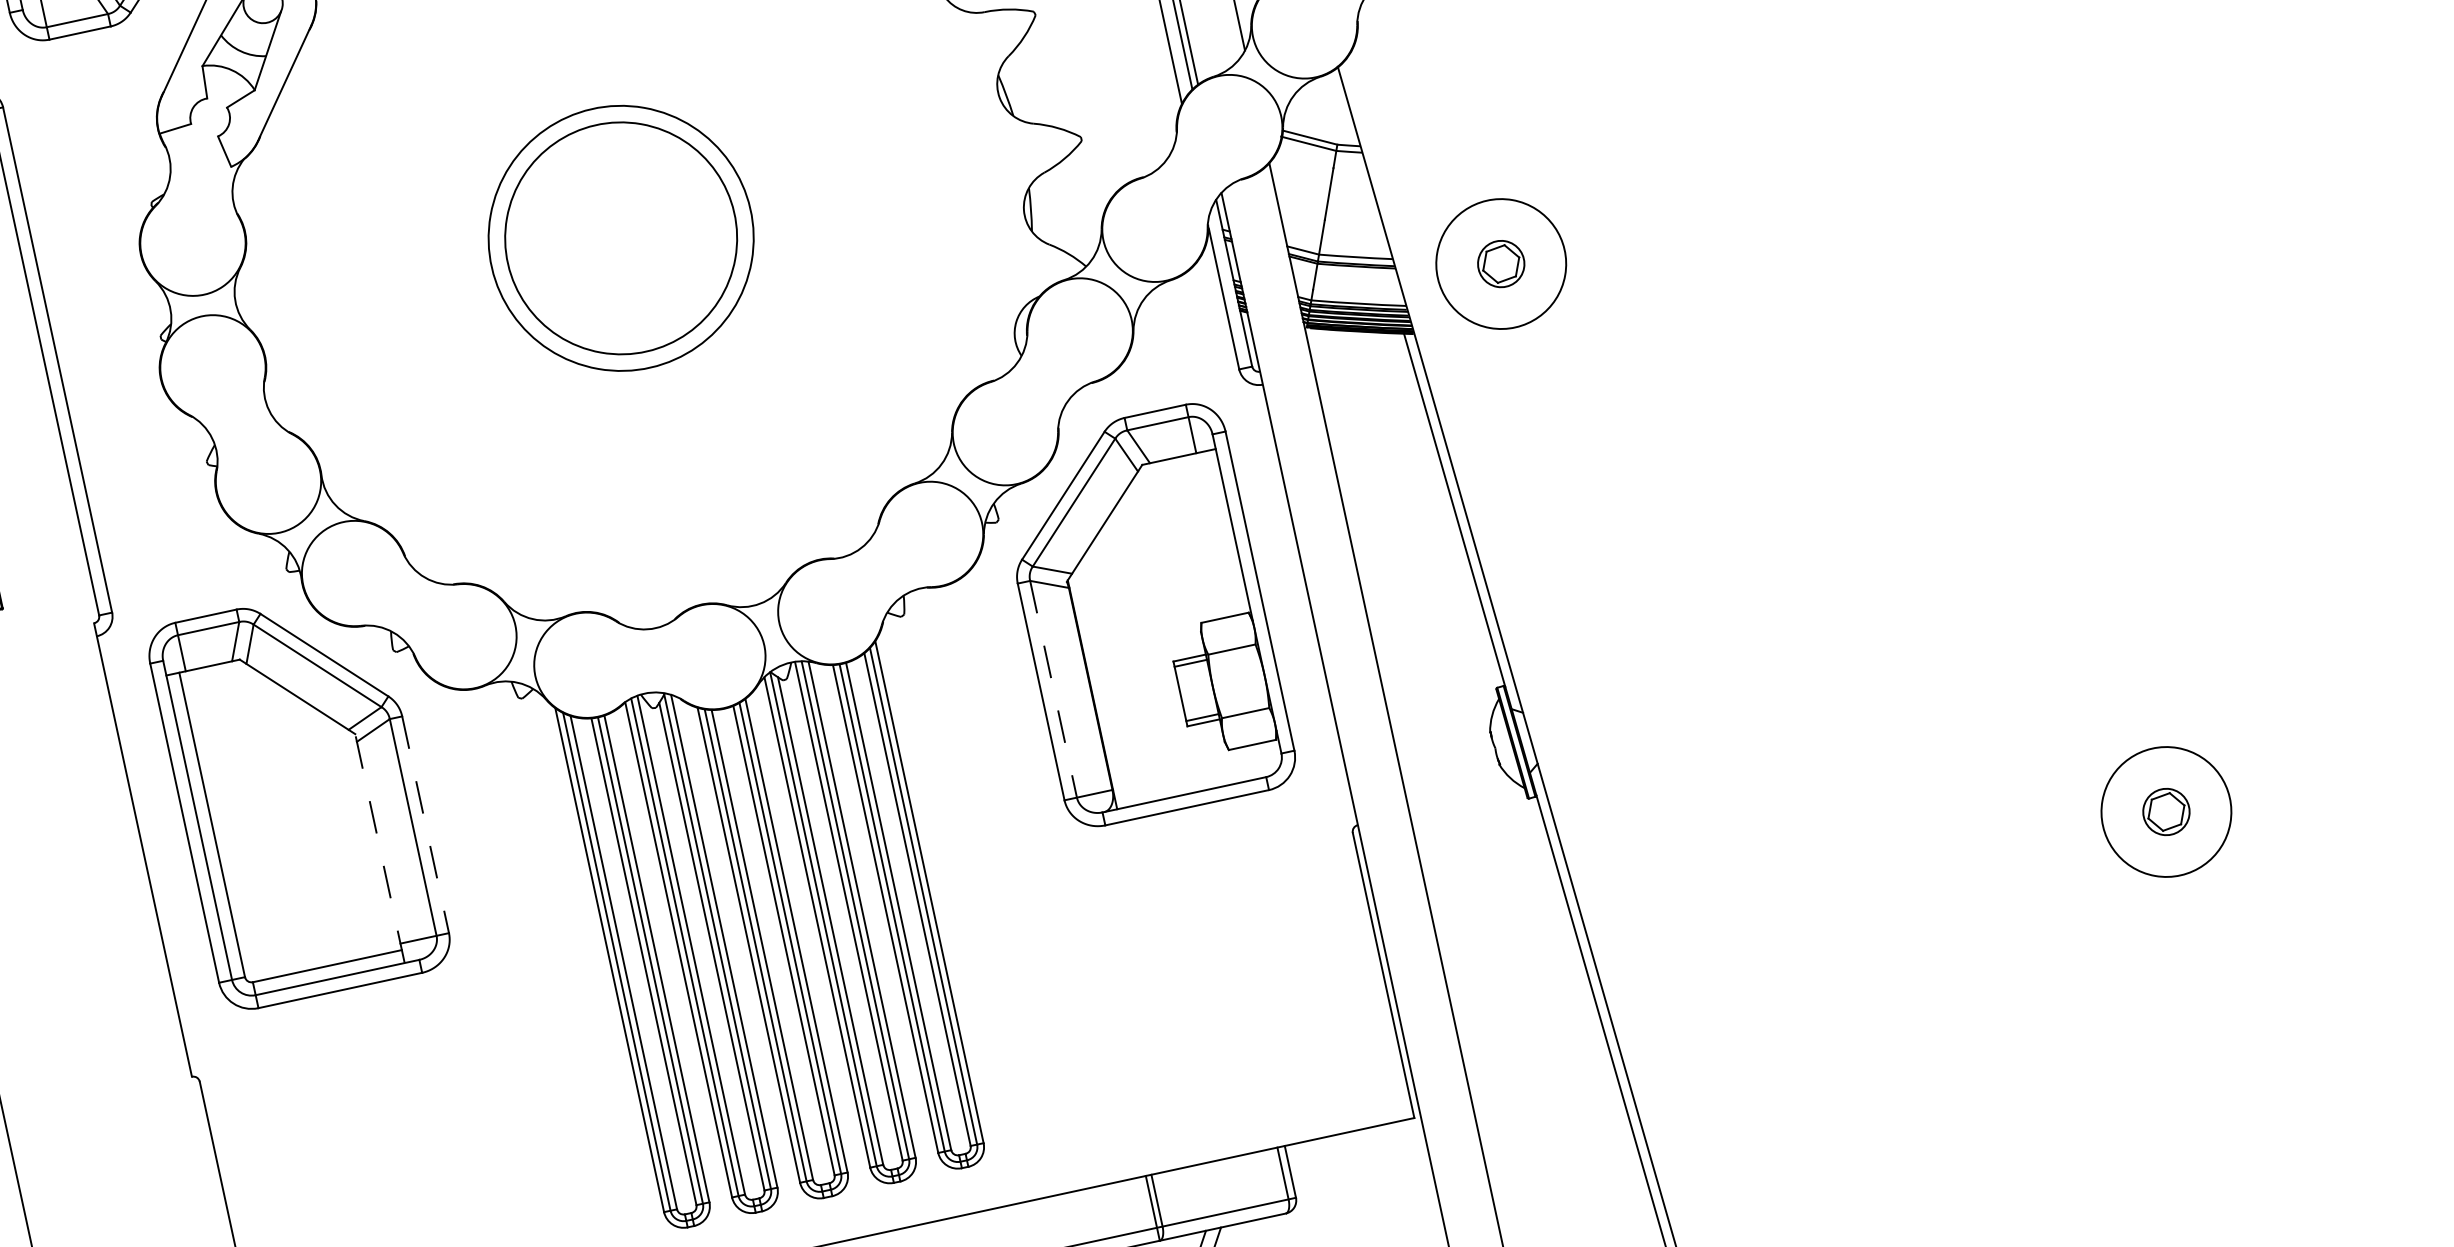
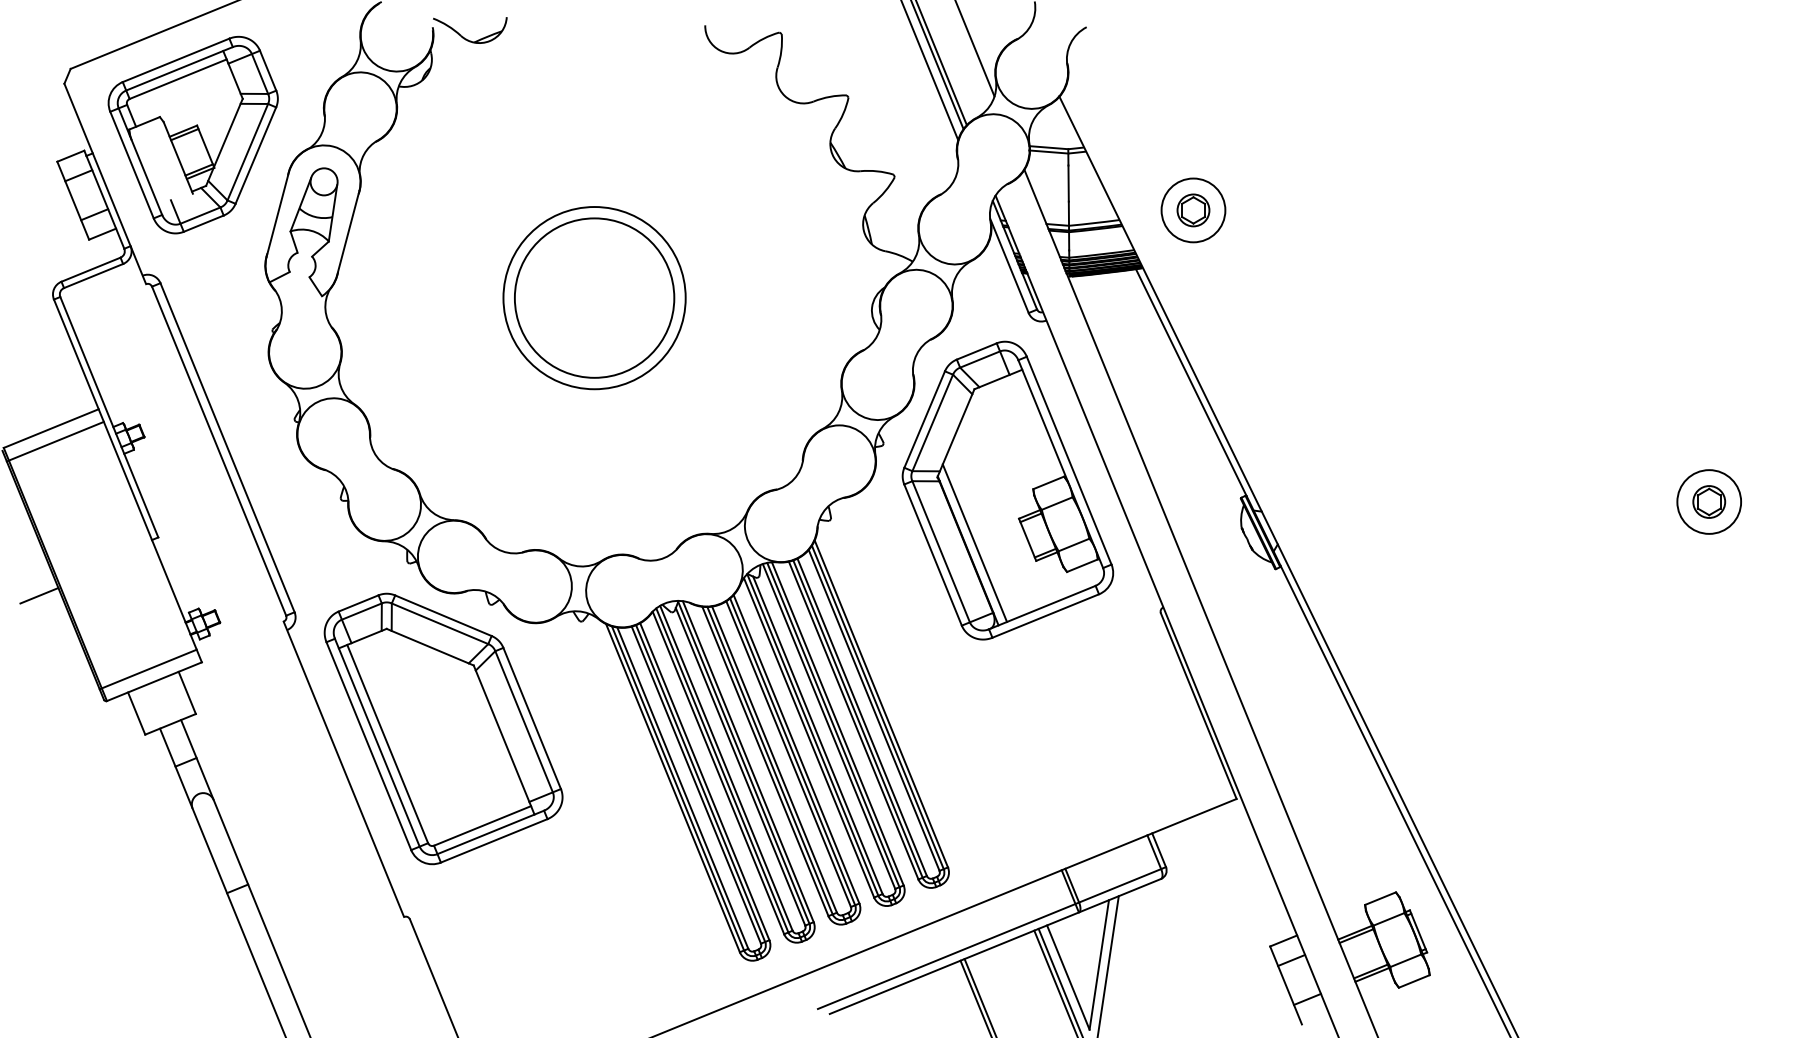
circle: (1501, 264) -> (1193, 210), size x0.71
line: (1103, 684) -> (974, 542), added
line: (1053, 690) -> (941, 552), dashed -> solid
circle: (2166, 811) -> (1709, 501), size x0.71
line: (426, 824) -> (532, 718), dashed -> solid
line: (380, 849) -> (504, 740), dashed -> solid

